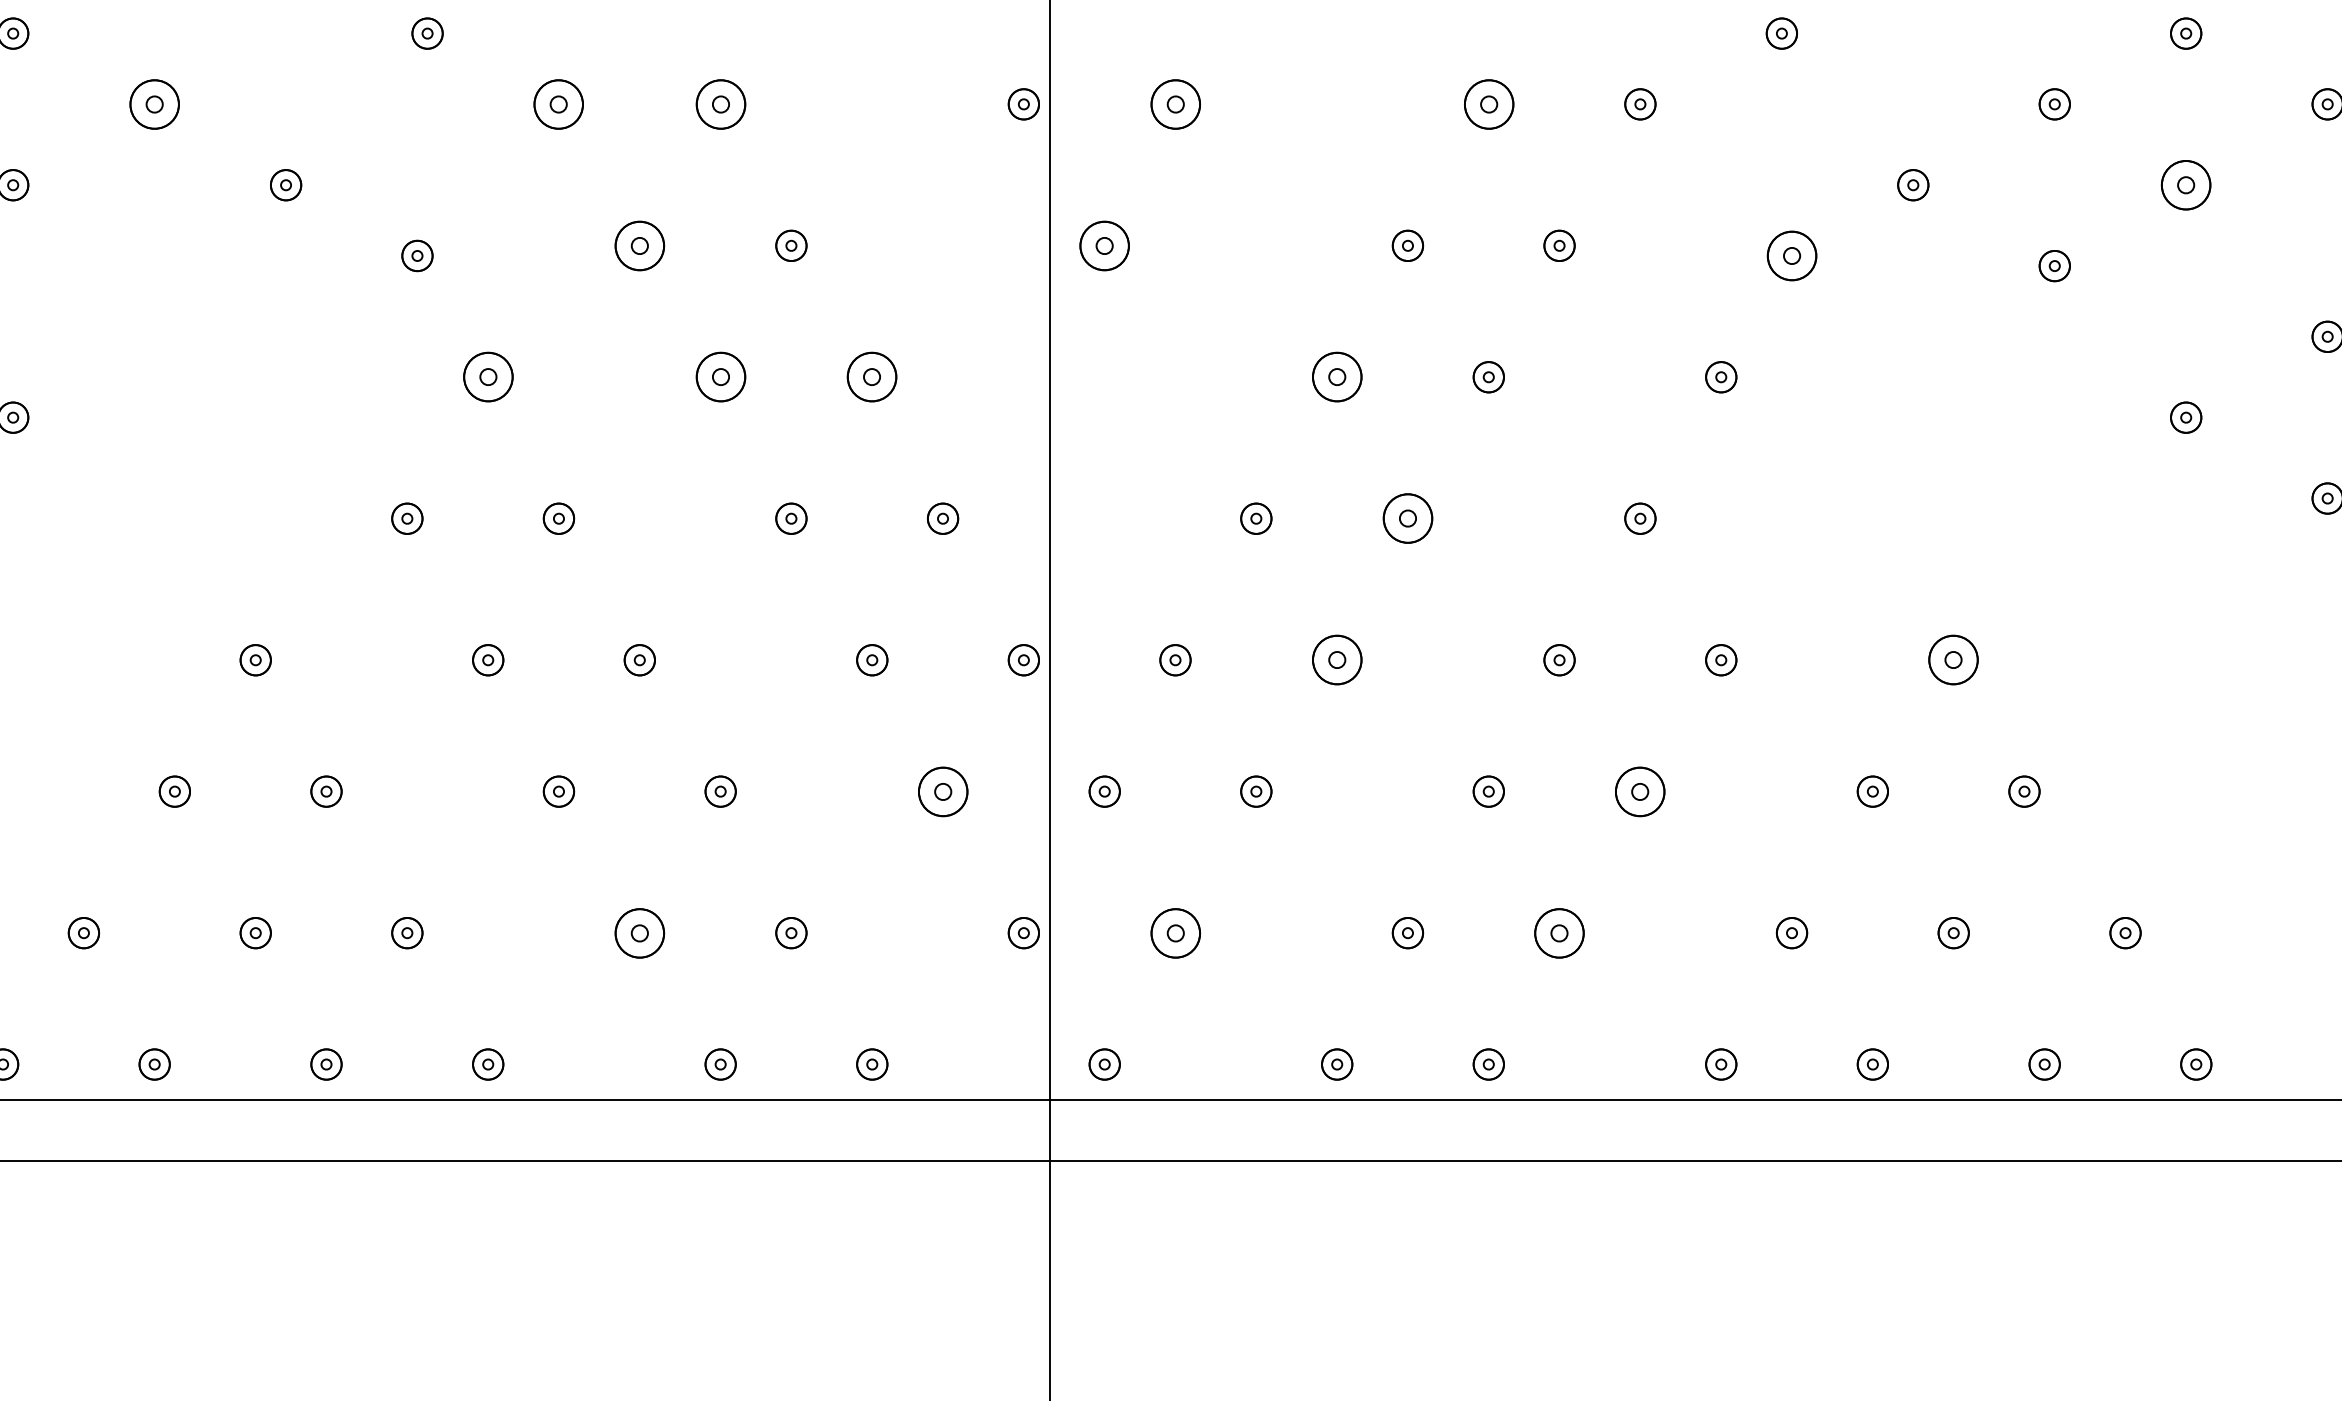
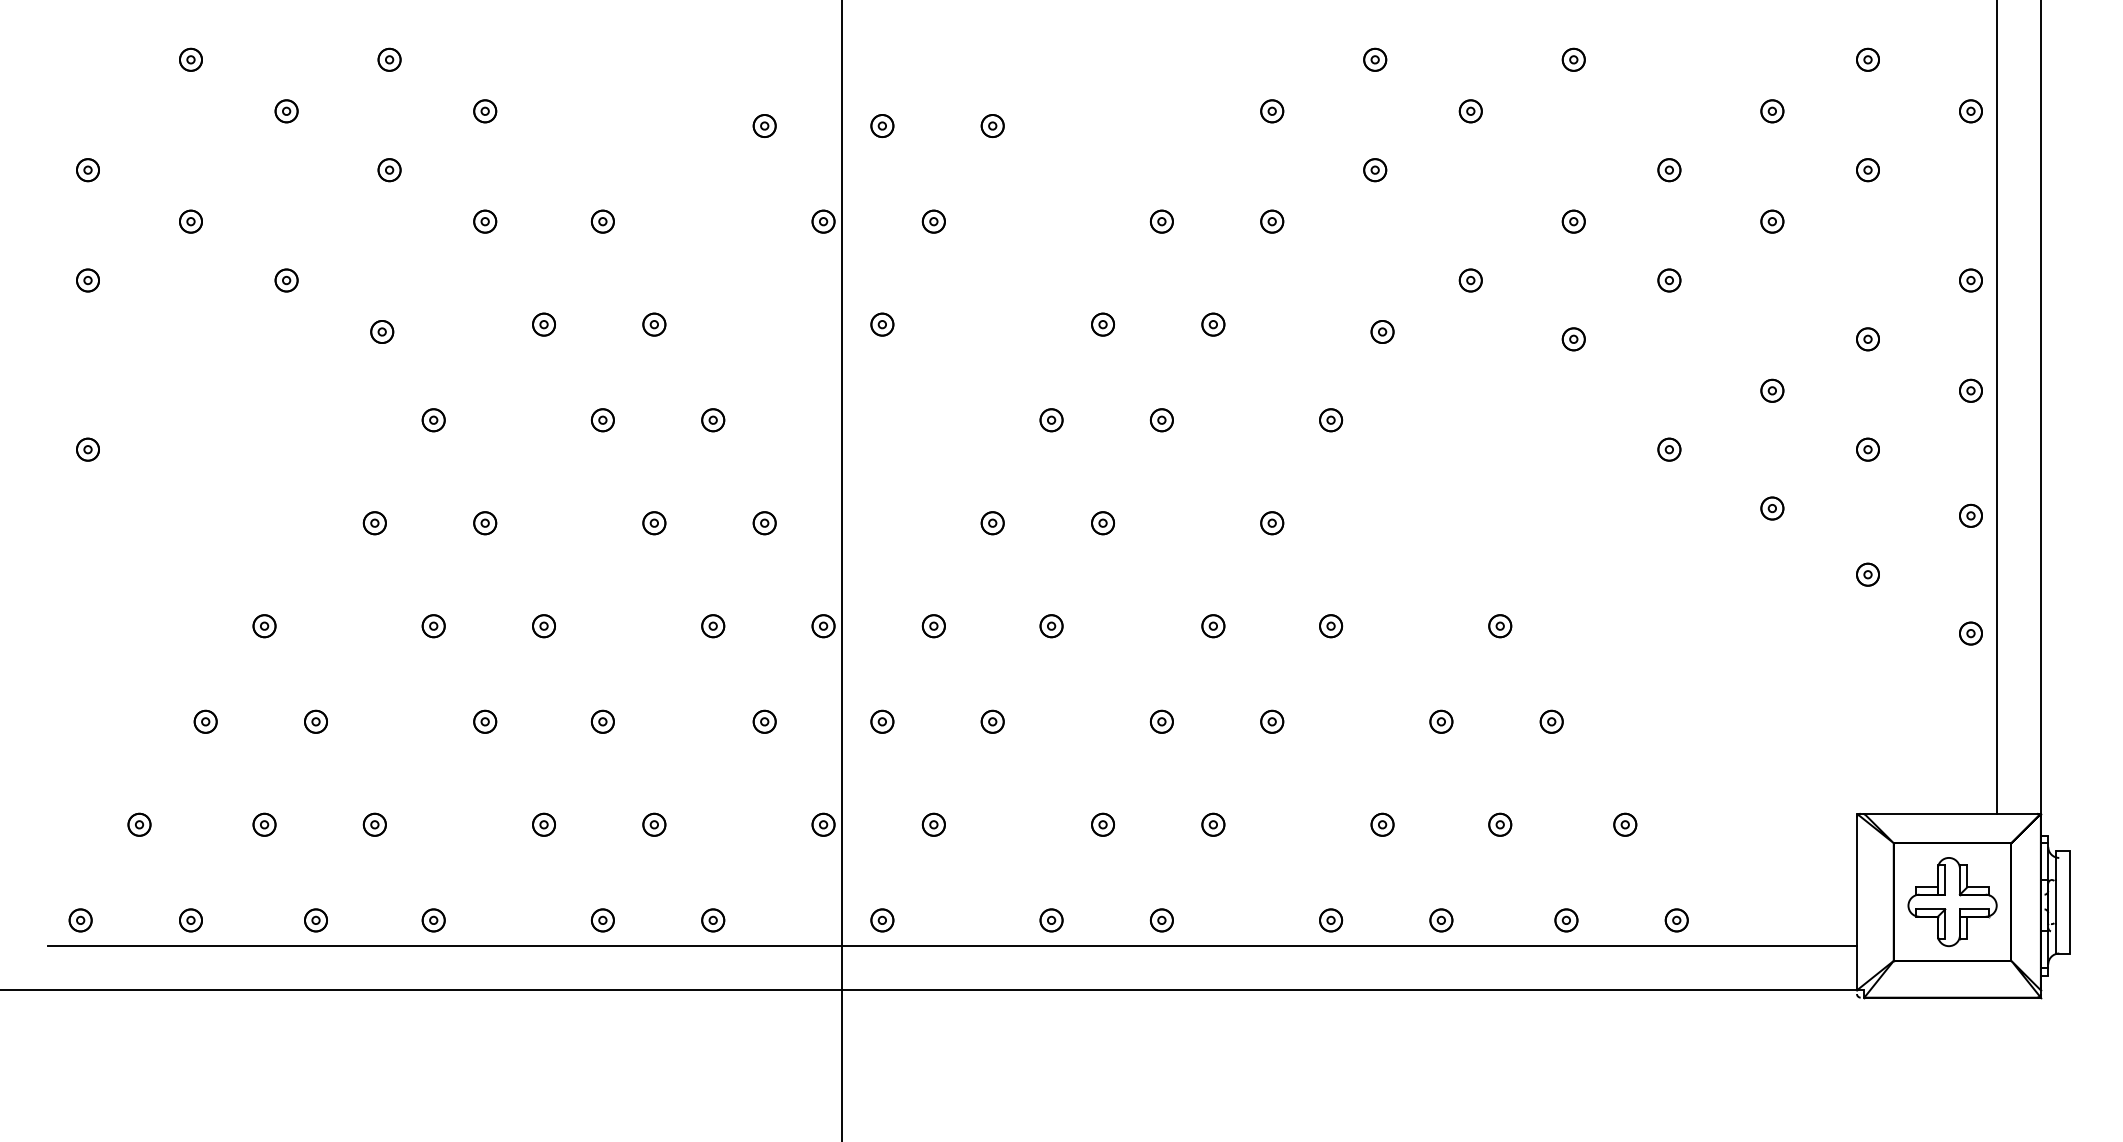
part: (154, 104) -> (190, 221), size x0.62
part: (559, 104) -> (485, 221), size x0.62
part: (720, 104) -> (602, 221), size x0.62
part: (1174, 104) -> (933, 221), size x0.62
part: (1488, 104) -> (1161, 221), size x0.62
part: (2186, 185) -> (1669, 280), size x0.62
part: (639, 245) -> (543, 324), size x0.62
part: (1104, 245) -> (882, 324), size x0.62
part: (1791, 255) -> (1382, 331), size x0.62
part: (487, 377) -> (433, 420), size x0.62
part: (720, 377) -> (602, 420), size x0.62
part: (872, 377) -> (713, 420), size x0.62
part: (1337, 377) -> (1051, 420), size x0.62
part: (1407, 519) -> (1102, 523), size x0.62
part: (1337, 660) -> (1051, 626), size x0.62
part: (1954, 660) -> (1500, 626), size x0.62
part: (942, 791) -> (764, 721), size x0.62
part: (1640, 791) -> (1272, 721), size x0.62
part: (639, 932) -> (543, 824), size x0.62
part: (1174, 932) -> (933, 824), size x0.62
part: (1559, 932) -> (1213, 824), size x0.62

